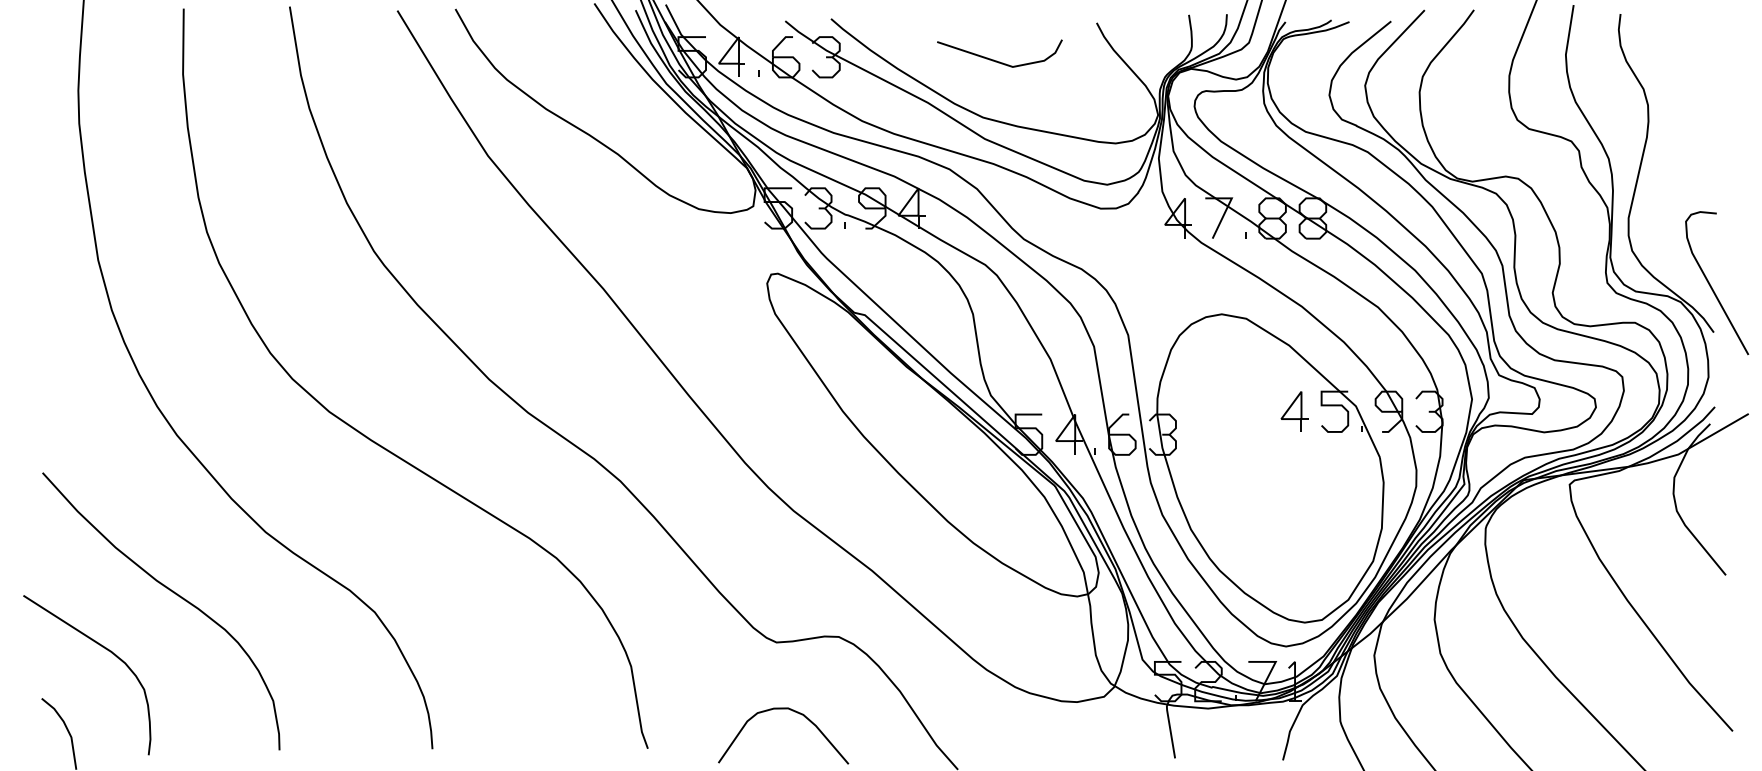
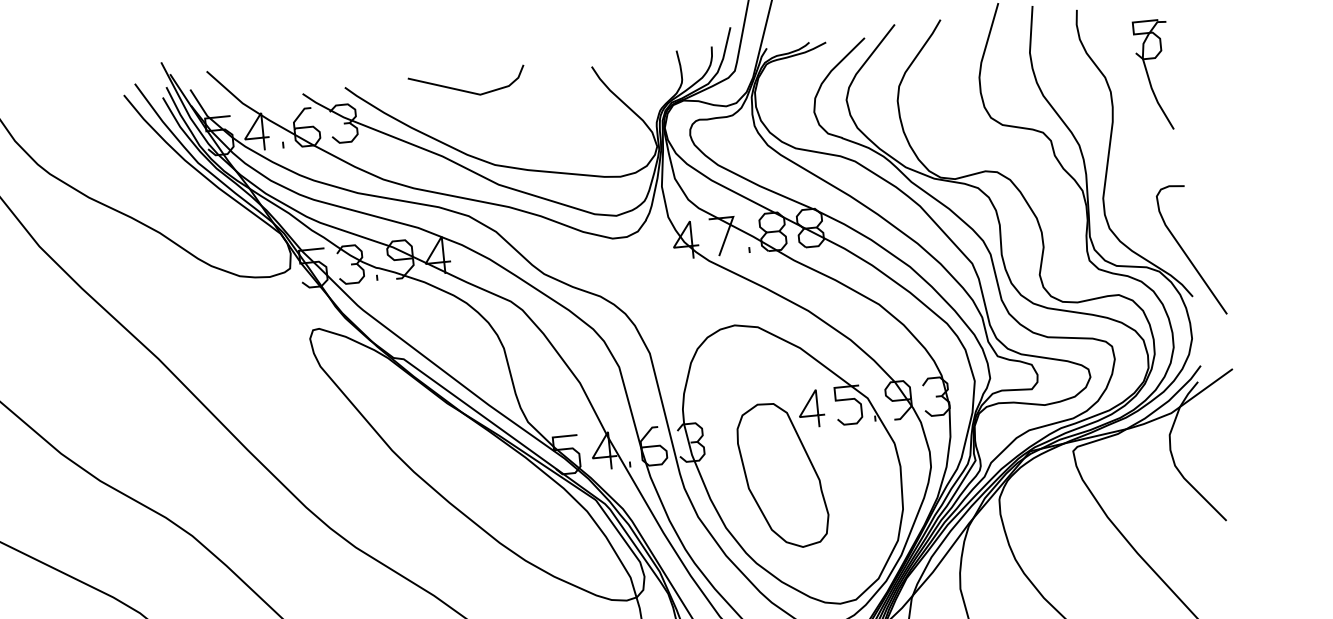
line: (996, 60) -> (464, 90), moved
part: (1696, 92) -> (1154, 75), added
part: (1256, 479) -> (782, 475), added

